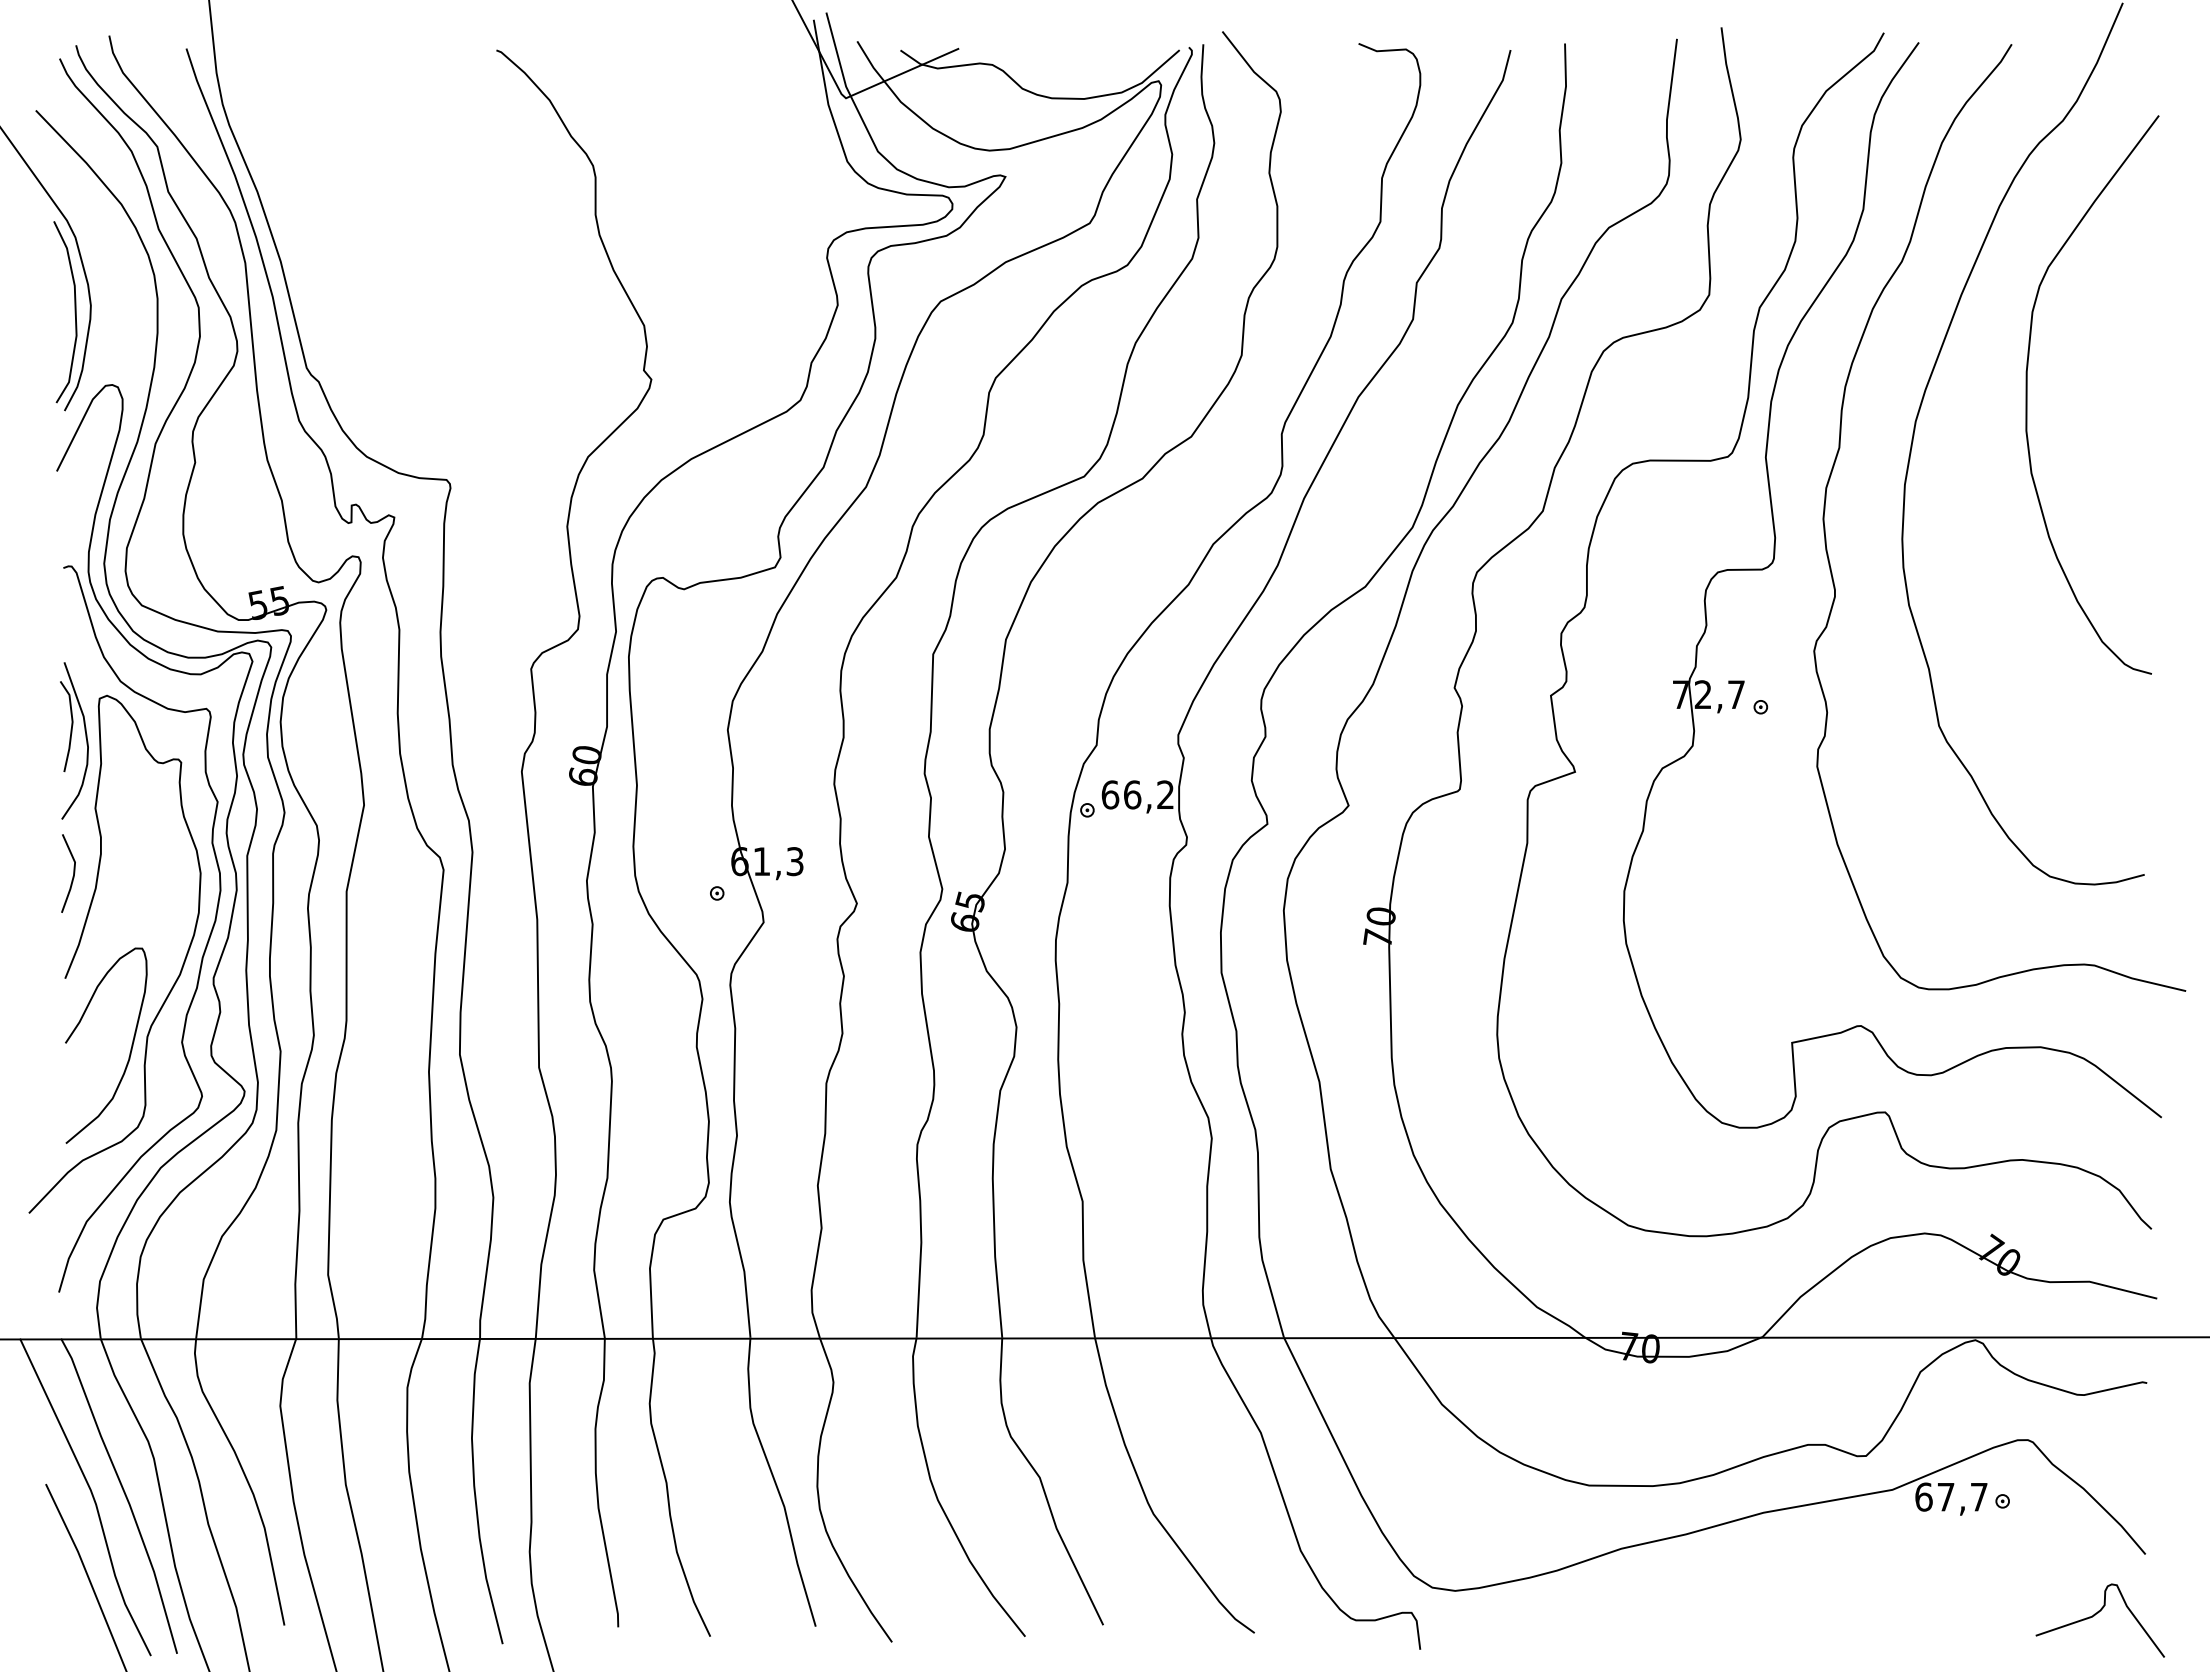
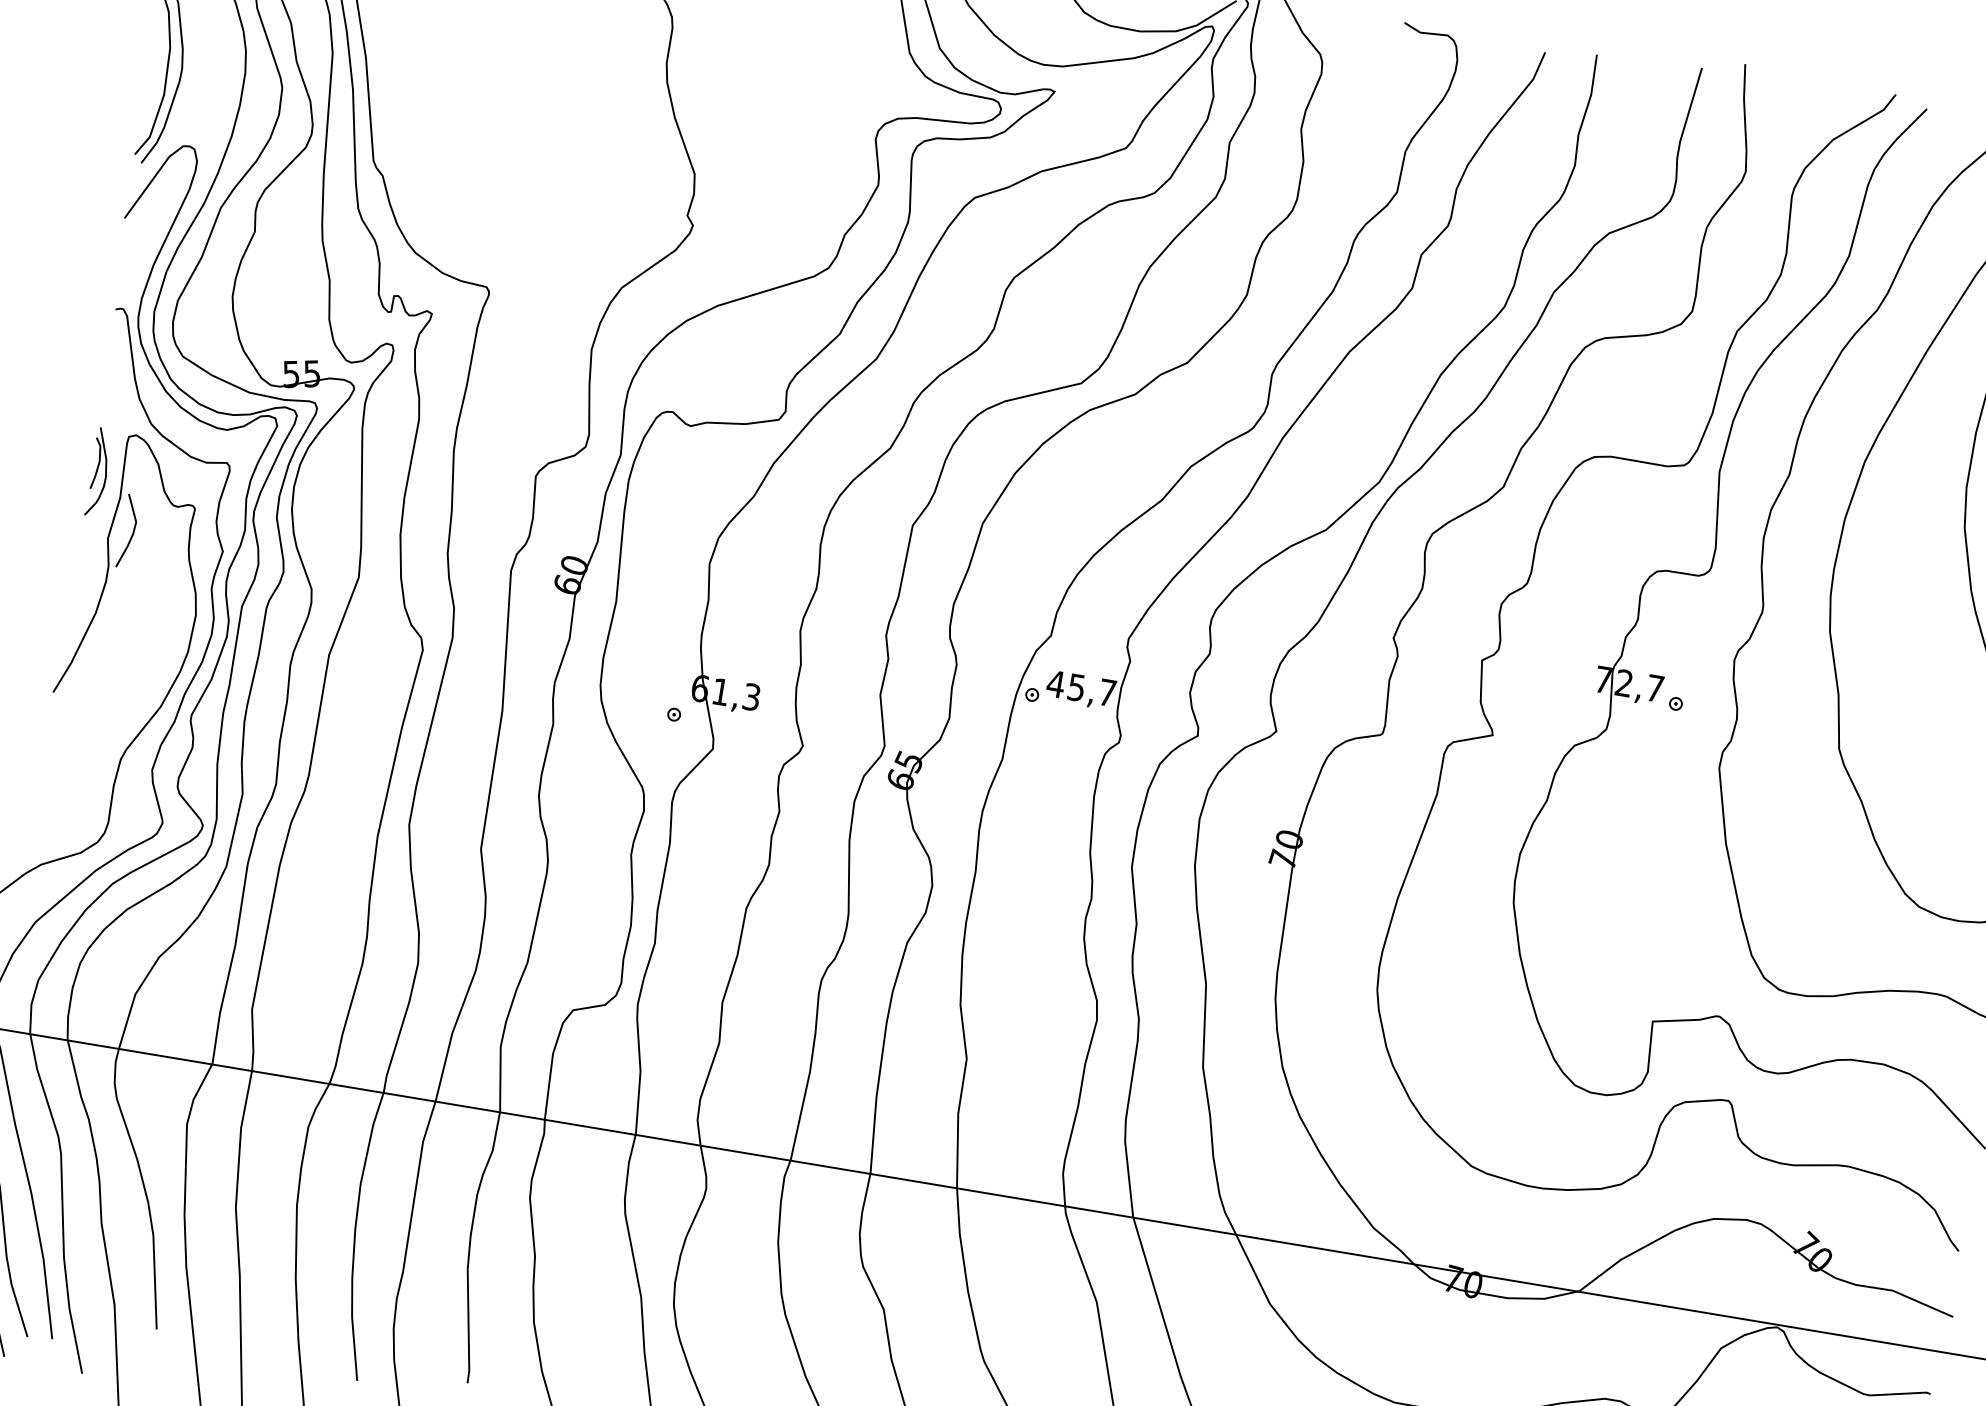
part: (74, 740) -> (99, 471), size x0.6
text: (1137, 794) -> (1081, 688), 66,2 -> 45,7
line: (73, 873) -> (133, 532), moved
curve: (129, 1052) -> (101, 771), removed

